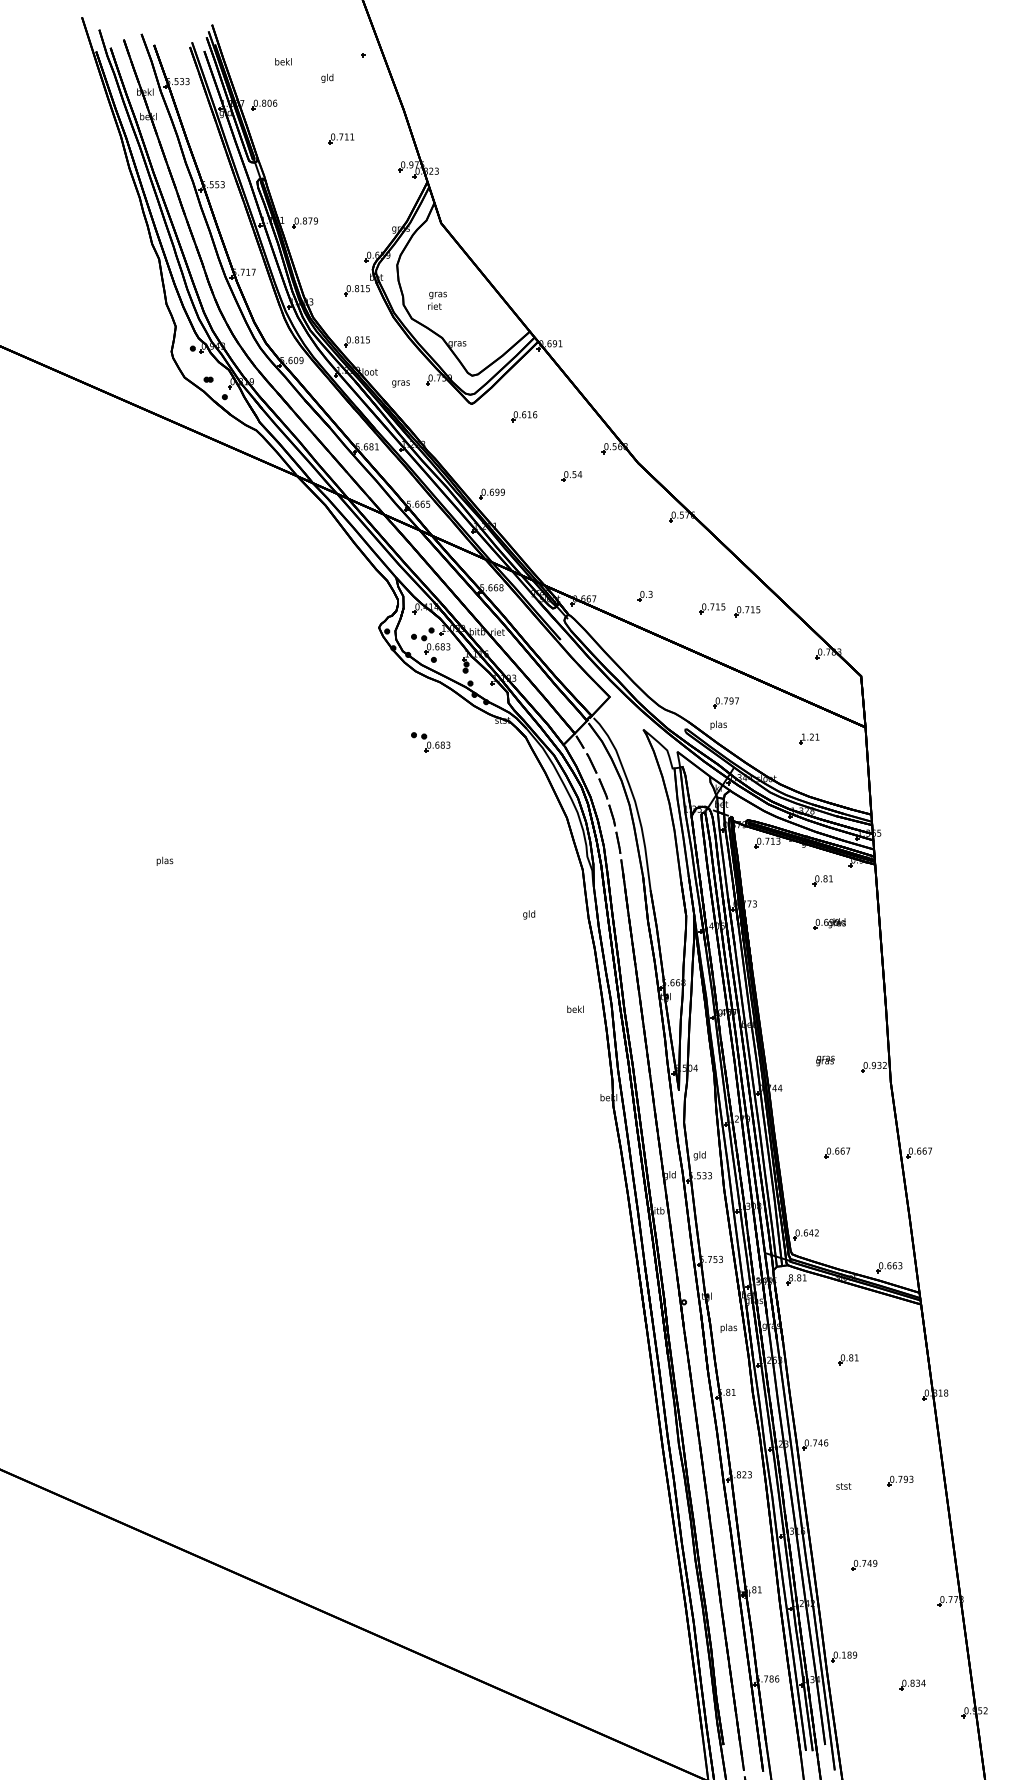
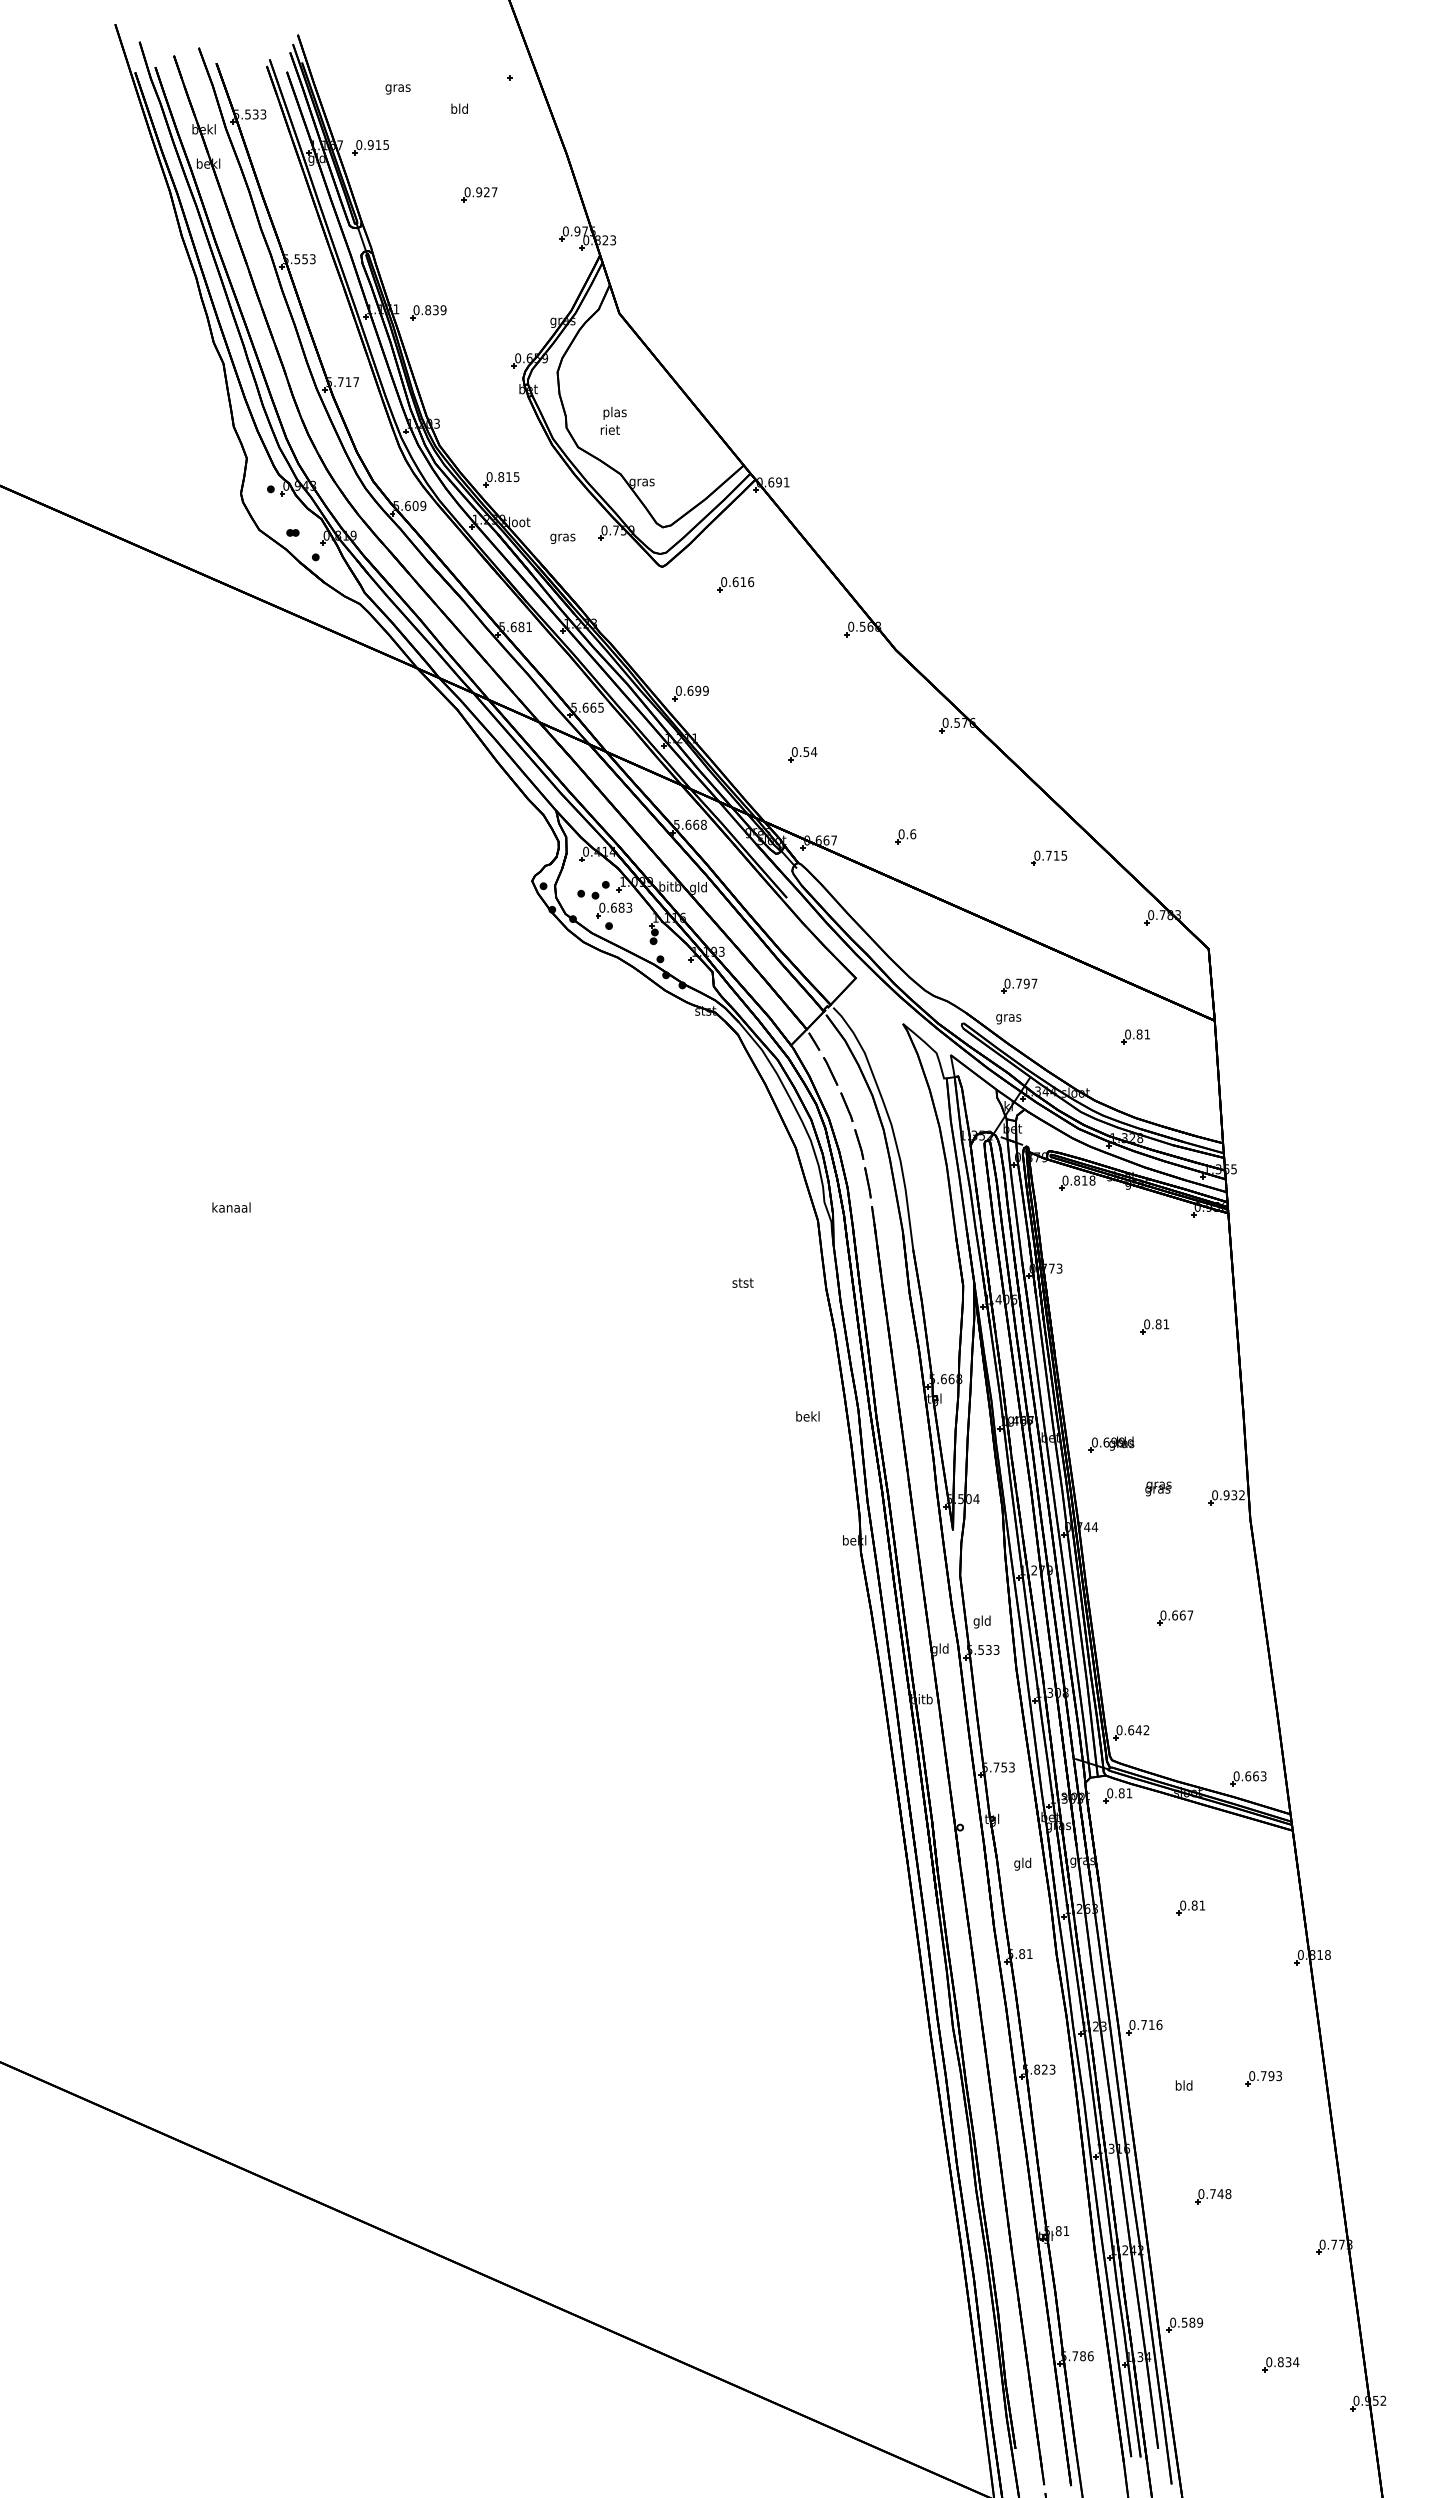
text: (283, 62) -> (397, 87), bekl -> gras
text: (323, 77) -> (454, 109), gld -> bld
text: (269, 103) -> (378, 145), 0.806 -> 0.915
text: (346, 137) -> (486, 192), 0.711 -> 0.927
text: (310, 221) -> (435, 310), 0.879 -> 0.839
part: (357, 290) -> (501, 407), removed
text: (437, 294) -> (614, 413), gras -> plas
part: (571, 476) -> (802, 754), moved
text: (650, 594) -> (913, 834), 0.3 -> 0.6
part: (712, 608) -> (1000, 853), removed
text: (497, 633) -> (698, 888), riet -> gld
text: (718, 725) -> (1008, 1017), plas -> gras
text: (807, 737) -> (1133, 1034), 1.21 -> 0.81
part: (430, 742) -> (604, 1041), removed
text: (772, 841) -> (1084, 1180), 0.713 -> 0.818
text: (164, 861) -> (231, 1208), plas -> kanaal
part: (822, 880) -> (1154, 1326), moved
text: (528, 914) -> (742, 1283), gld -> stst
part: (829, 923) -> (1111, 1444), moved
part: (919, 1152) -> (1290, 1617), removed
text: (791, 1278) -> (1110, 1793), 8.81 -> 0.81
text: (728, 1327) -> (1022, 1863), plas -> gld
text: (820, 1442) -> (1151, 2024), 0.746 -> 0.716
text: (843, 1486) -> (1183, 2085), stst -> bld
text: (875, 1563) -> (1228, 2194), 0.749 -> 0.748
text: (843, 1654) -> (1184, 2322), 0.189 -> 0.589

